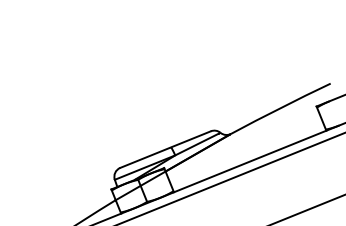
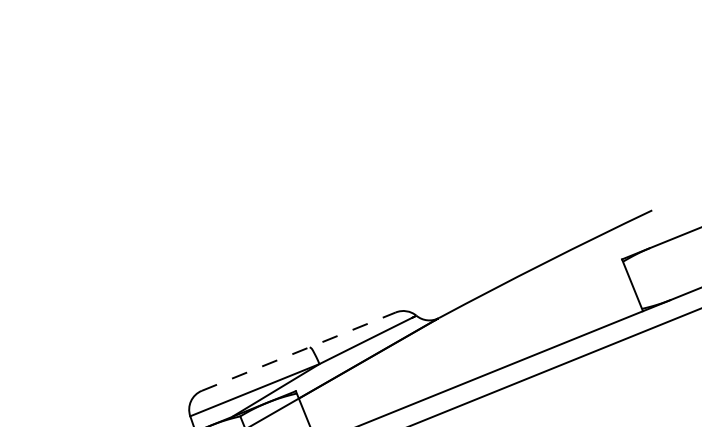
line: (165, 149) -> (298, 351), solid -> dashed

